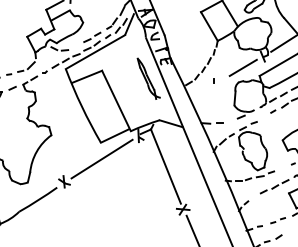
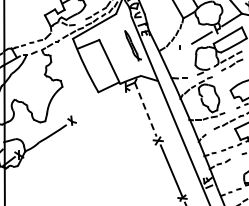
line: (102, 159) -> (99, 104), removed
line: (165, 167) -> (145, 110), solid -> dashed

